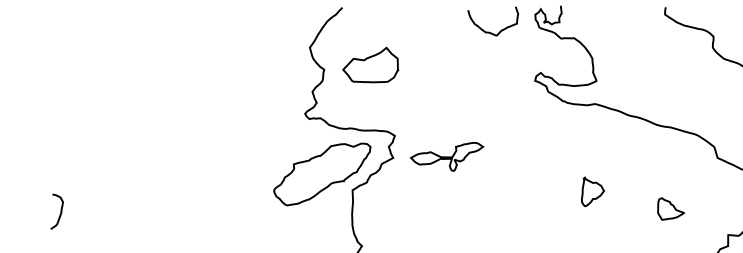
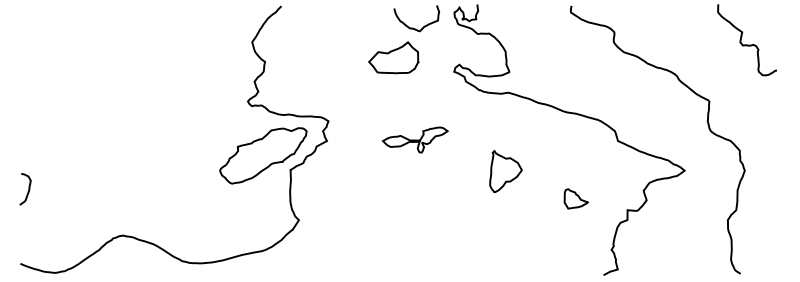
part: (370, 64) -> (393, 57), moved
part: (446, 156) -> (414, 139), moved
part: (593, 191) -> (506, 171), size x1.6
part: (670, 208) -> (575, 198), moved

